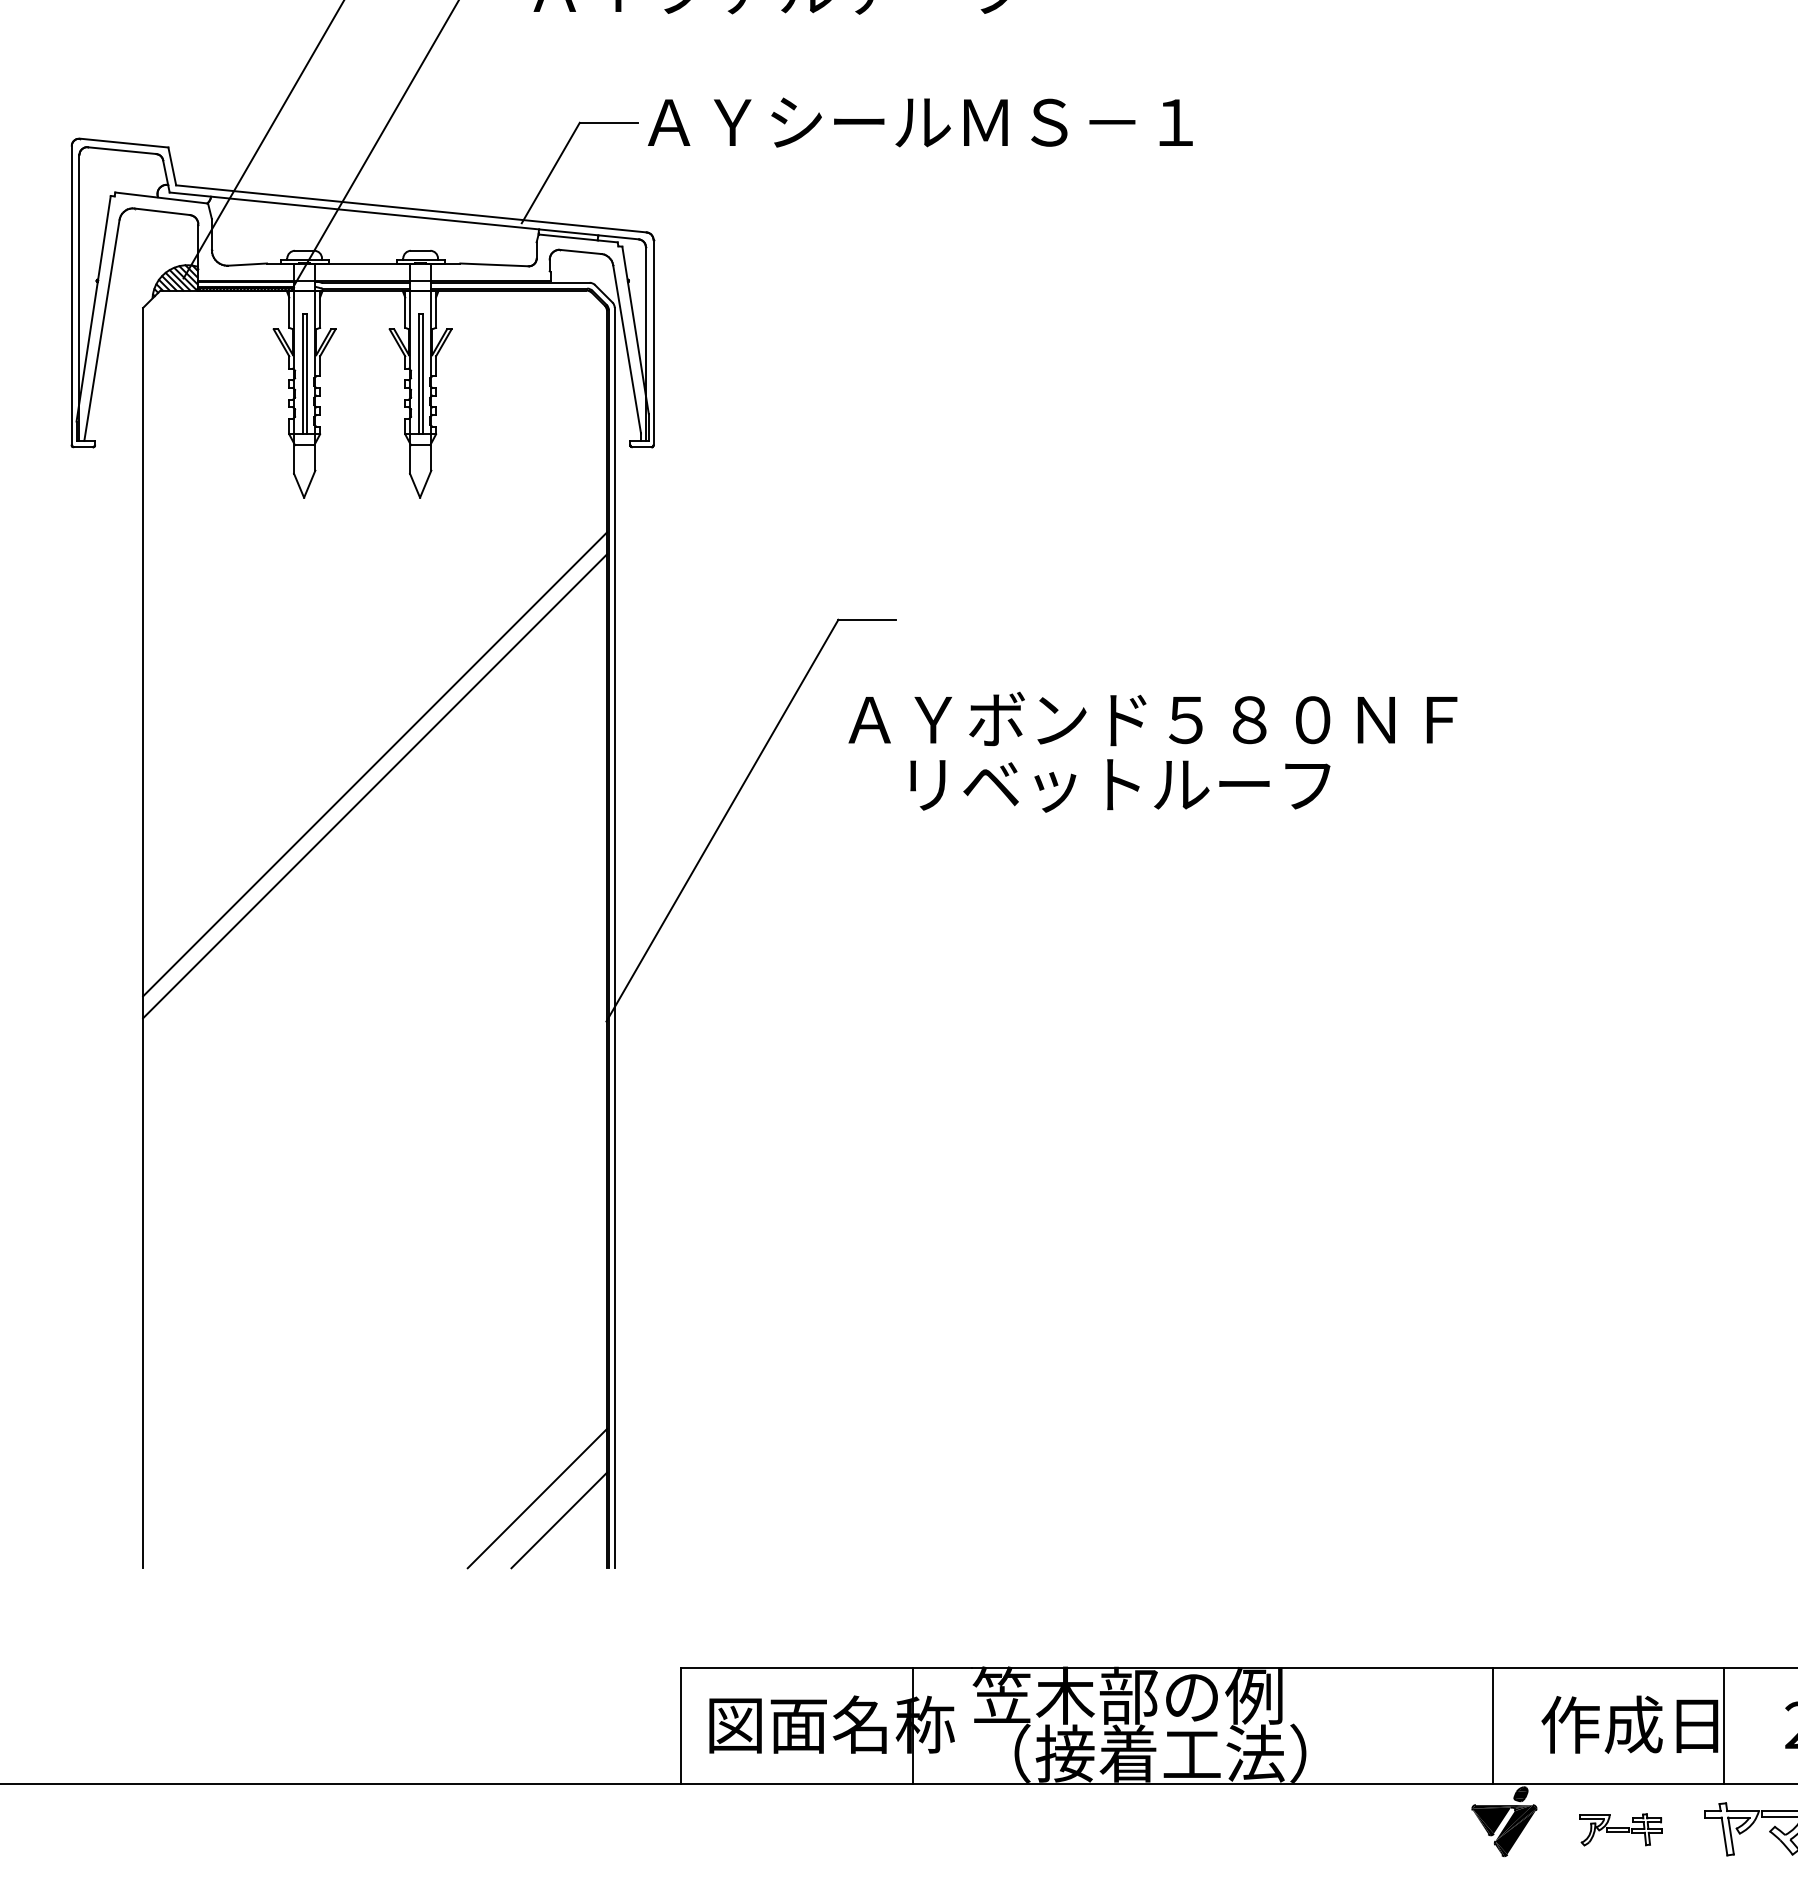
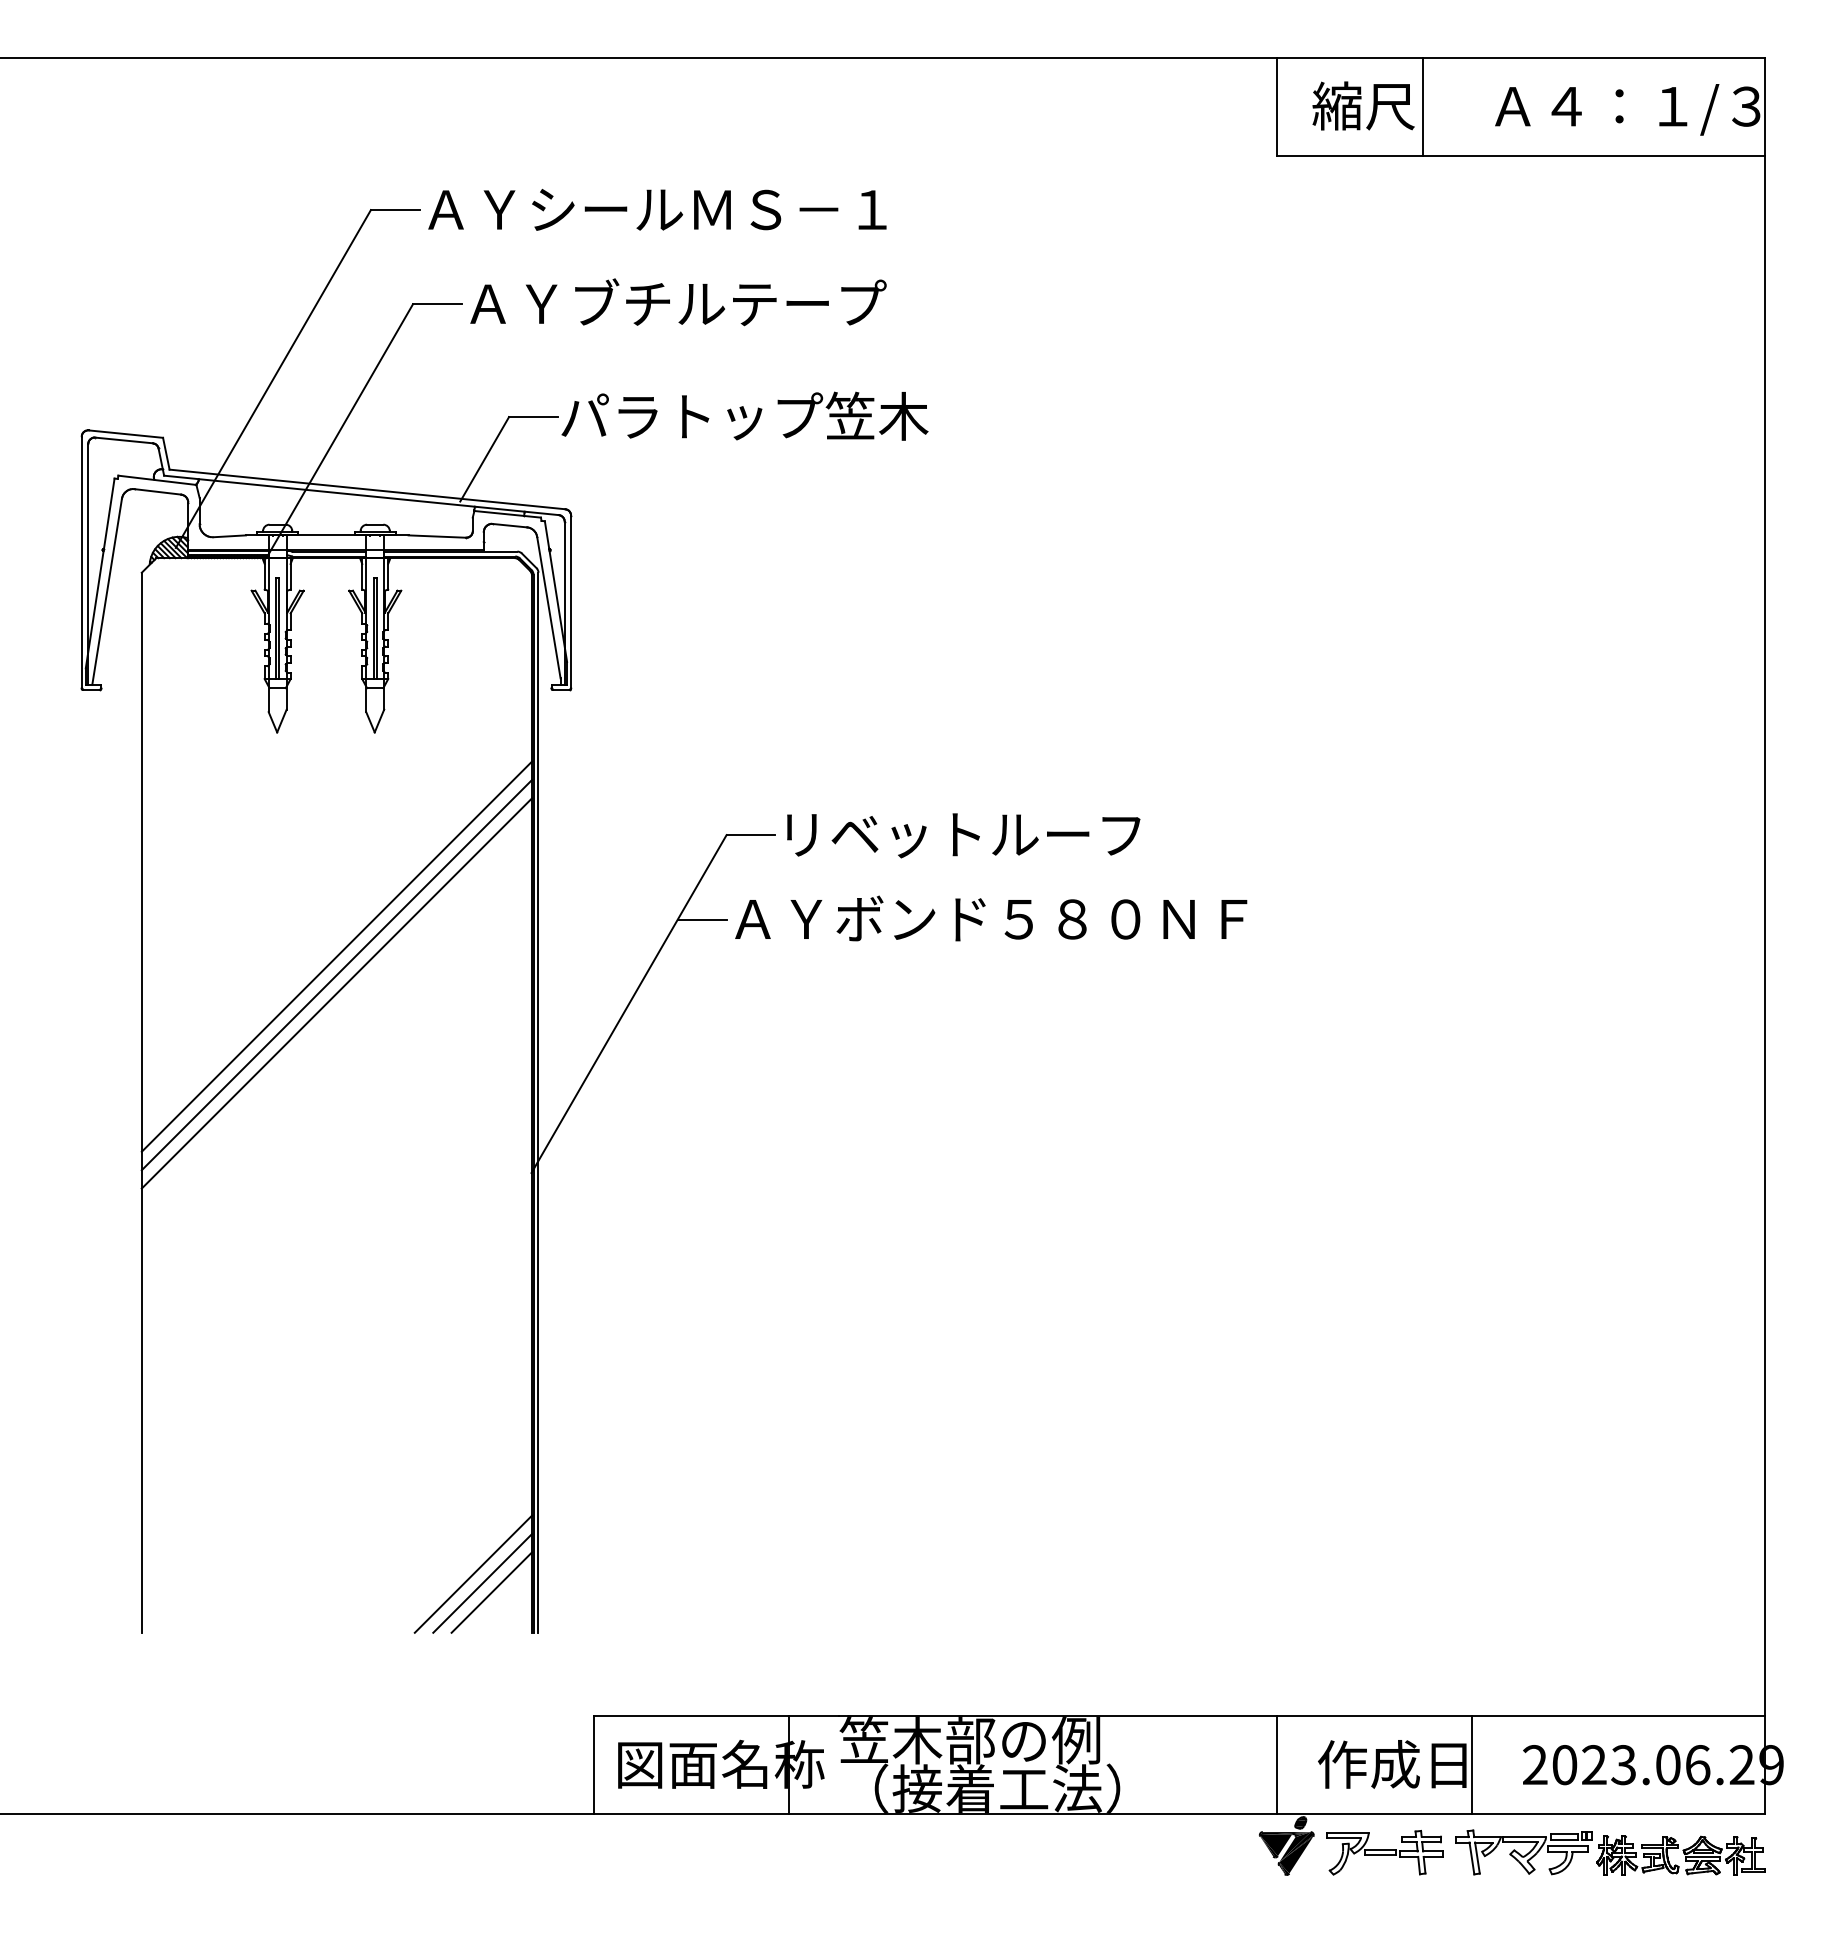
text: (916, 120) -> (792, 415), ＡＹシールＭＳ－１ -> パラトップ笠木
line: (808, 720) -> (701, 919), added
text: (1120, 785) -> (963, 835), moved
line: (374, 808) -> (336, 993), added
line: (548, 1509) -> (482, 1583), added
part: (1620, 1829) -> (1384, 1852), size x1.67

